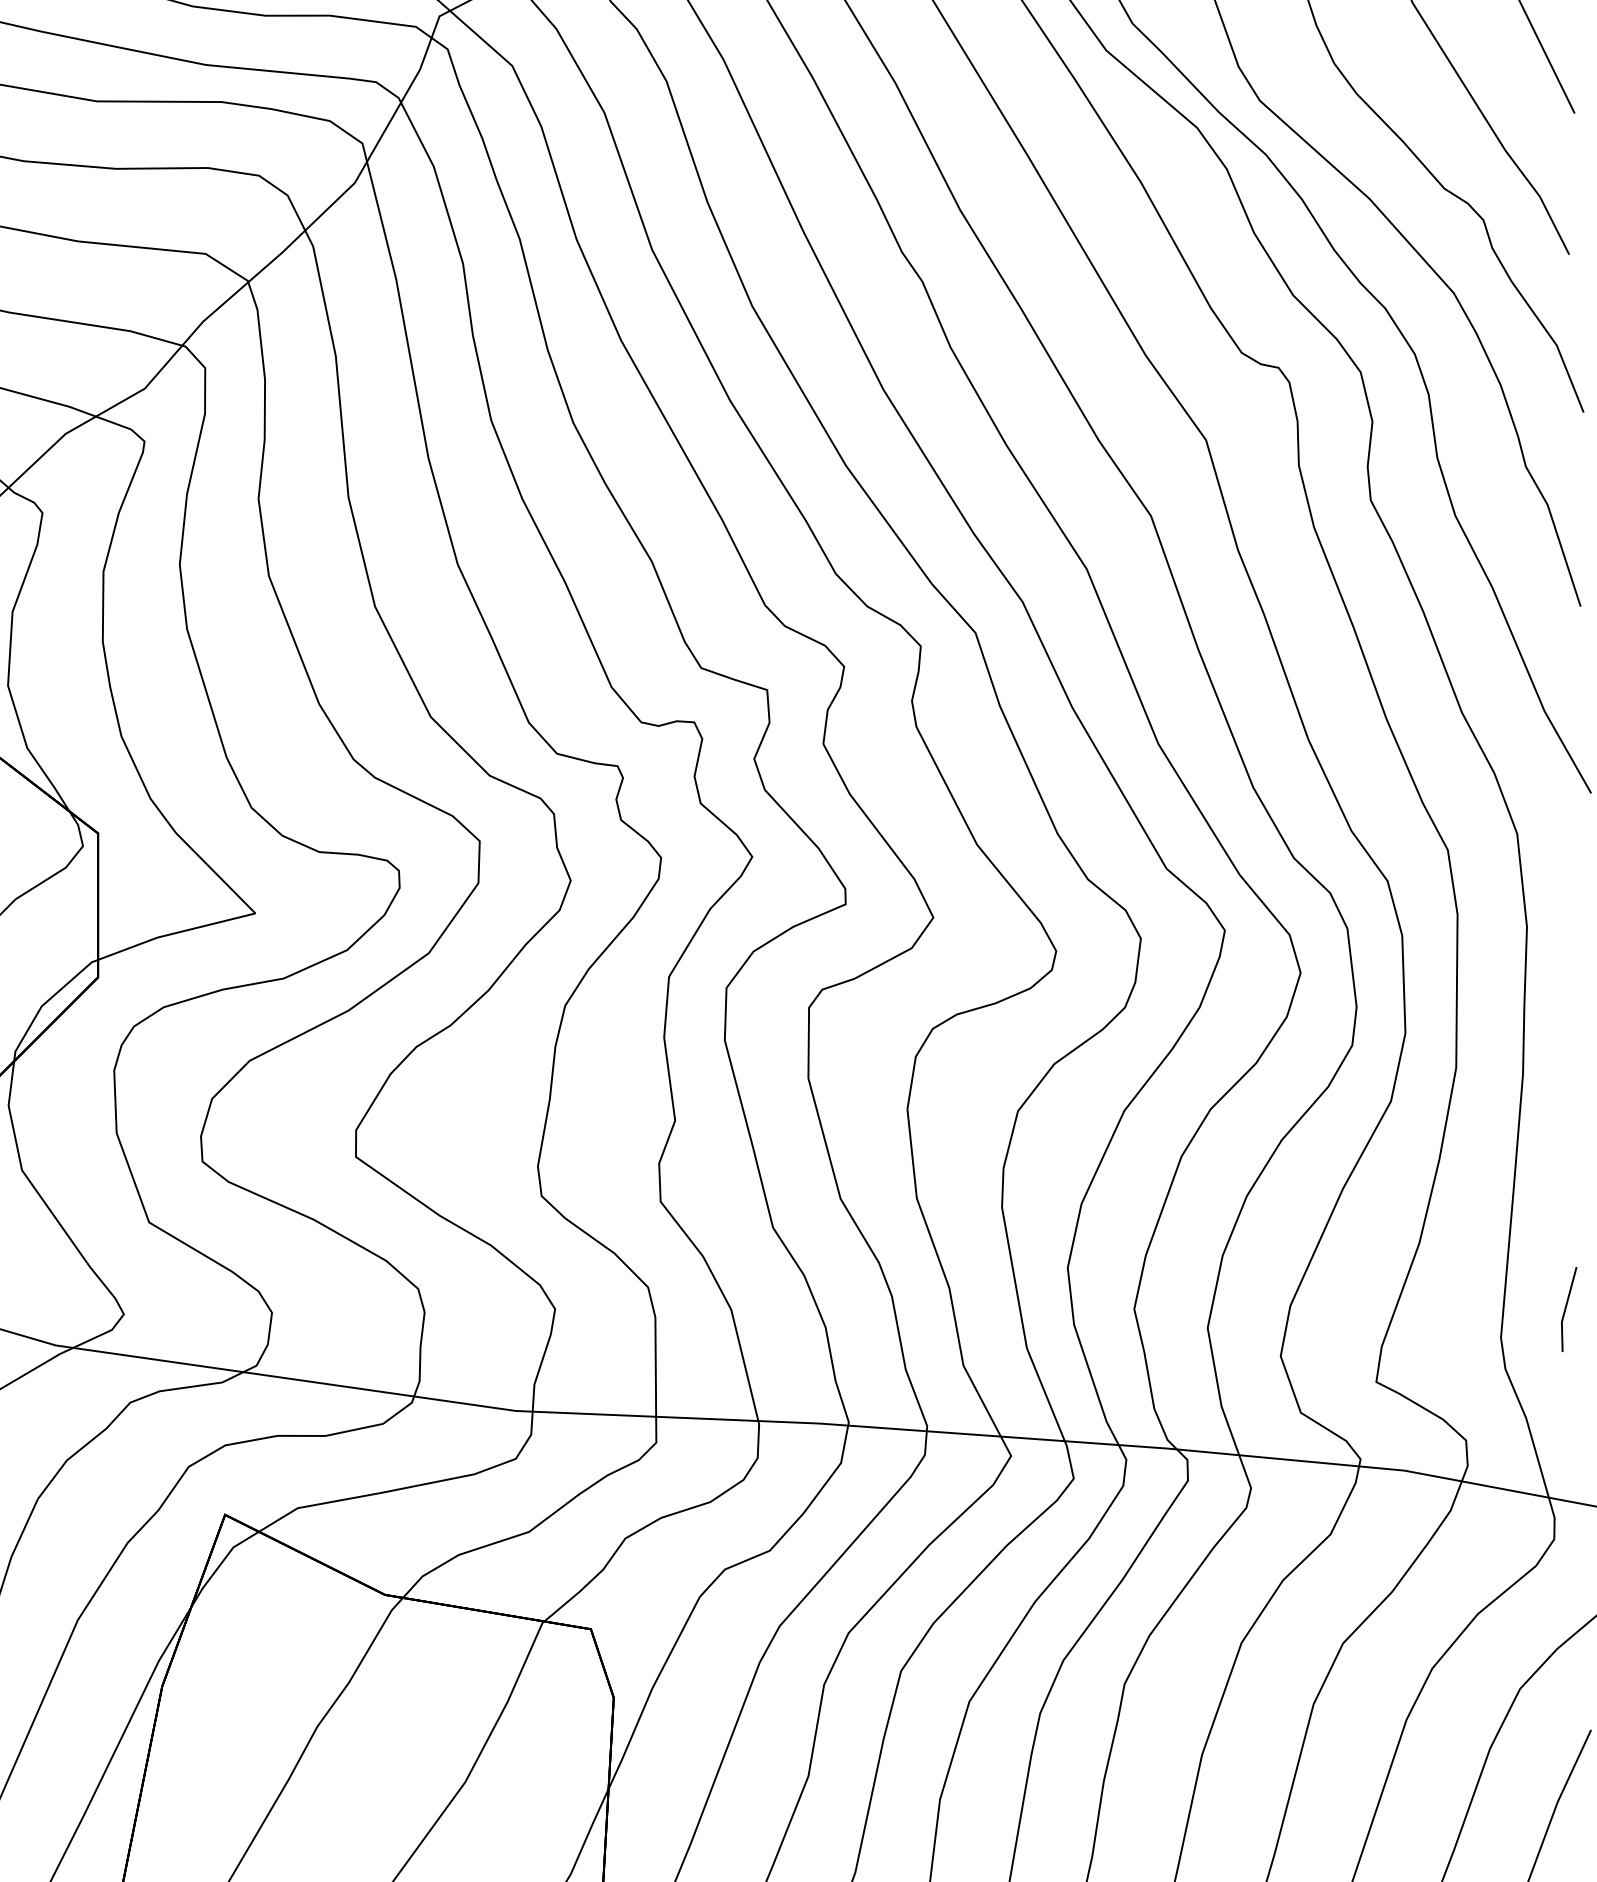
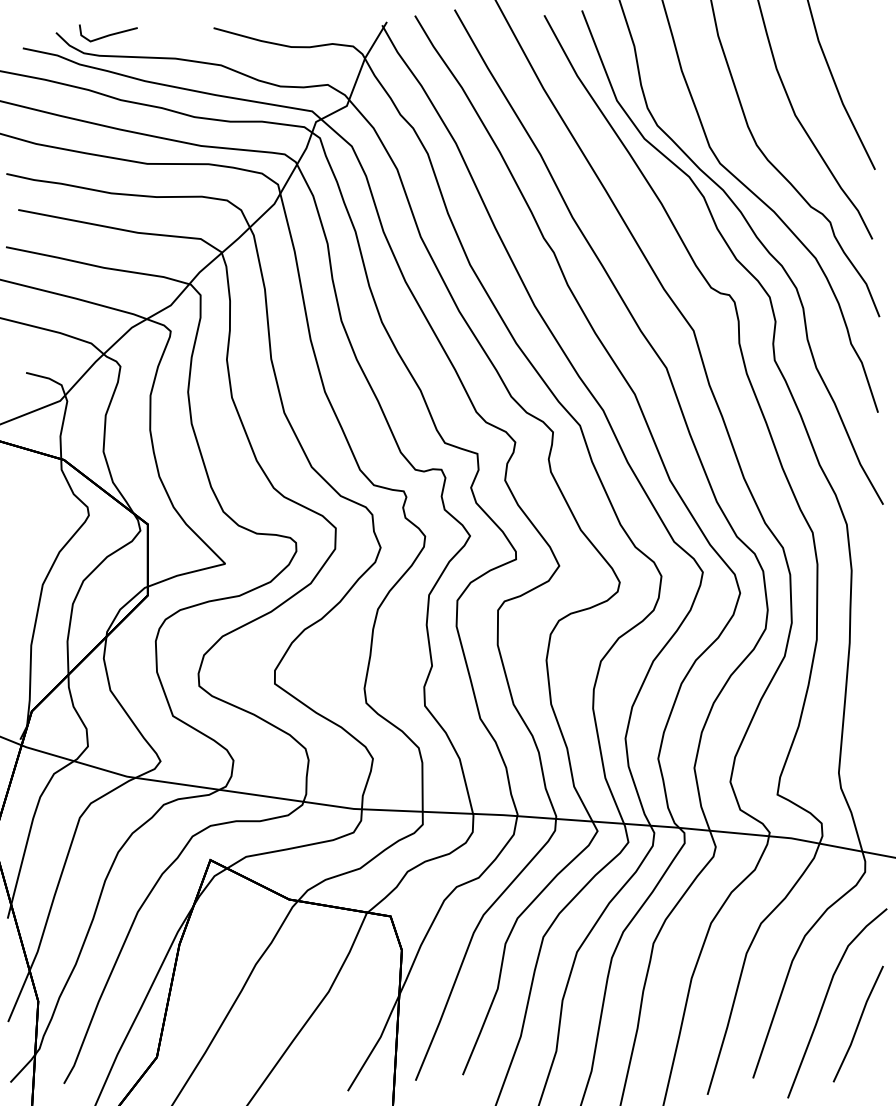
line: (1567, 1308) -> (871, 758), removed

